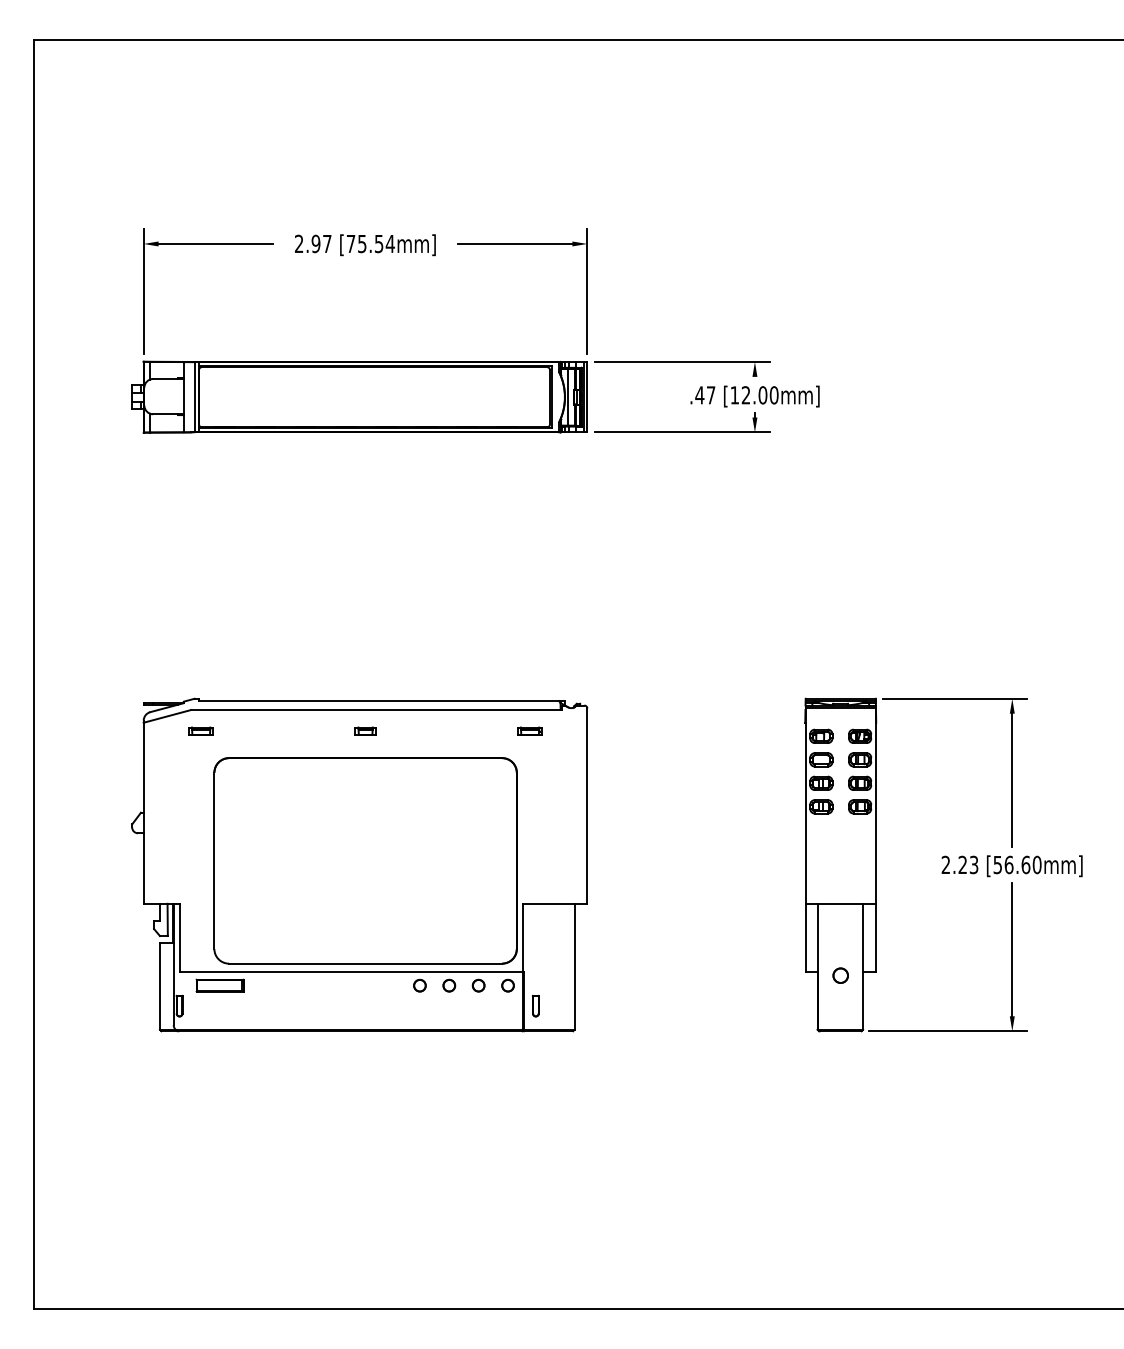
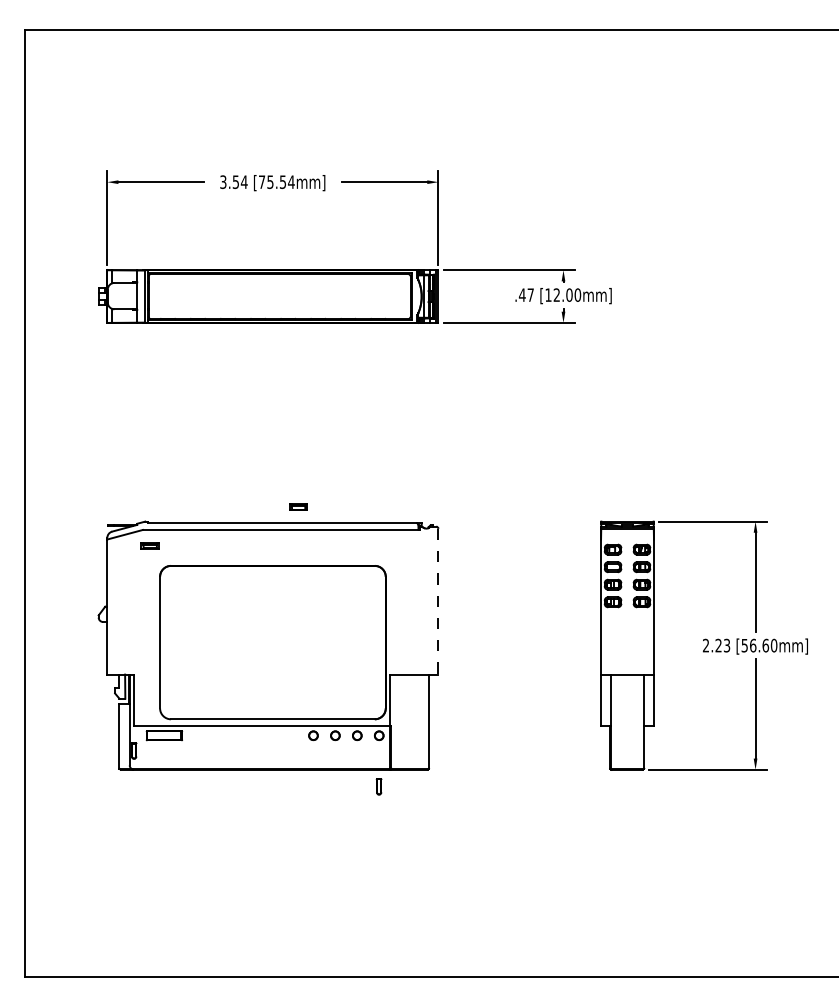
text: (313, 243) -> (234, 181), 2.97 -> 3.54
part: (365, 730) -> (272, 545), removed
part: (529, 730) -> (298, 506), moved
line: (587, 806) -> (438, 602), solid -> dashed
circle: (840, 975) -> (627, 728), removed
part: (535, 1006) -> (378, 787), moved

